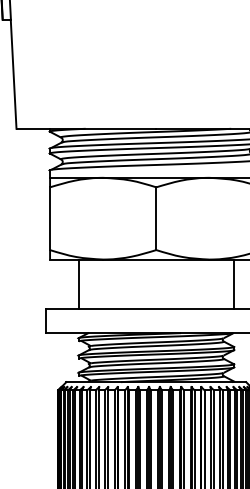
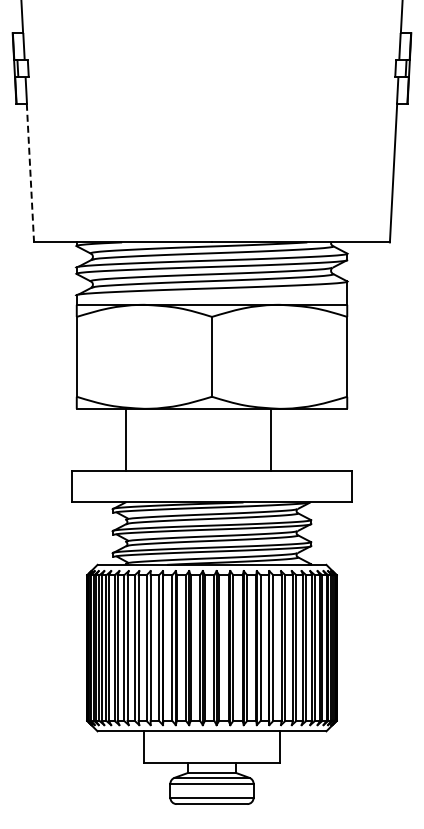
line: (13, 74) -> (30, 173), solid -> dashed
line: (78, 283) -> (126, 439), moved
line: (233, 283) -> (270, 439), moved

